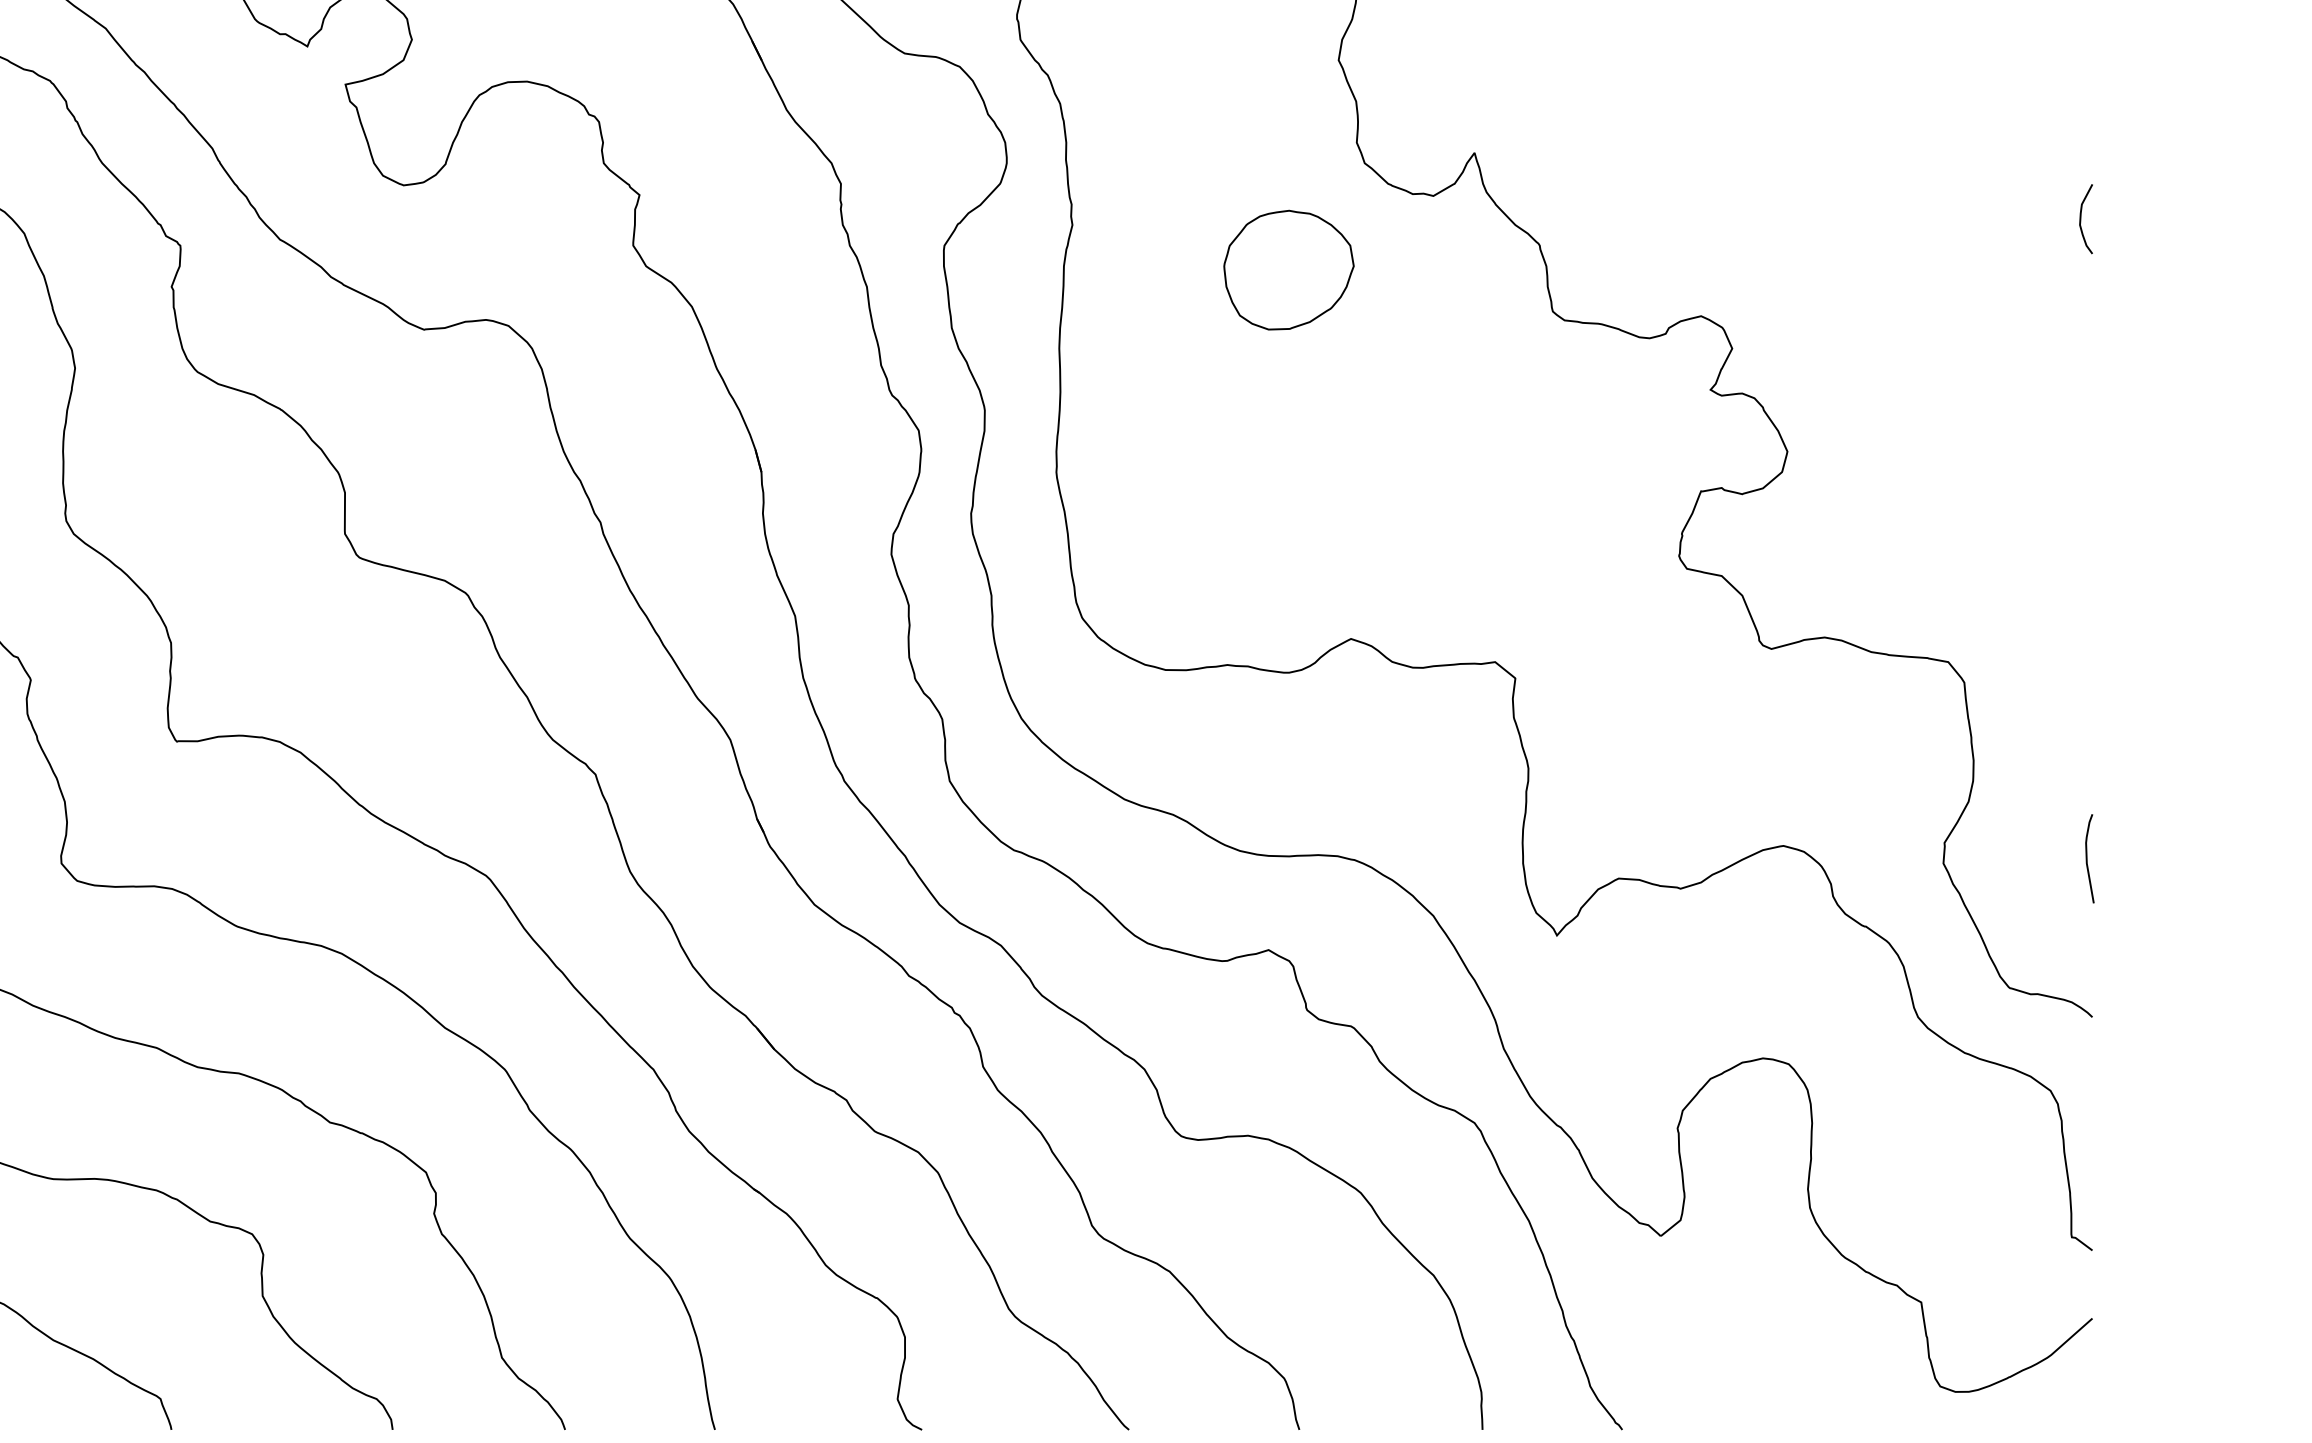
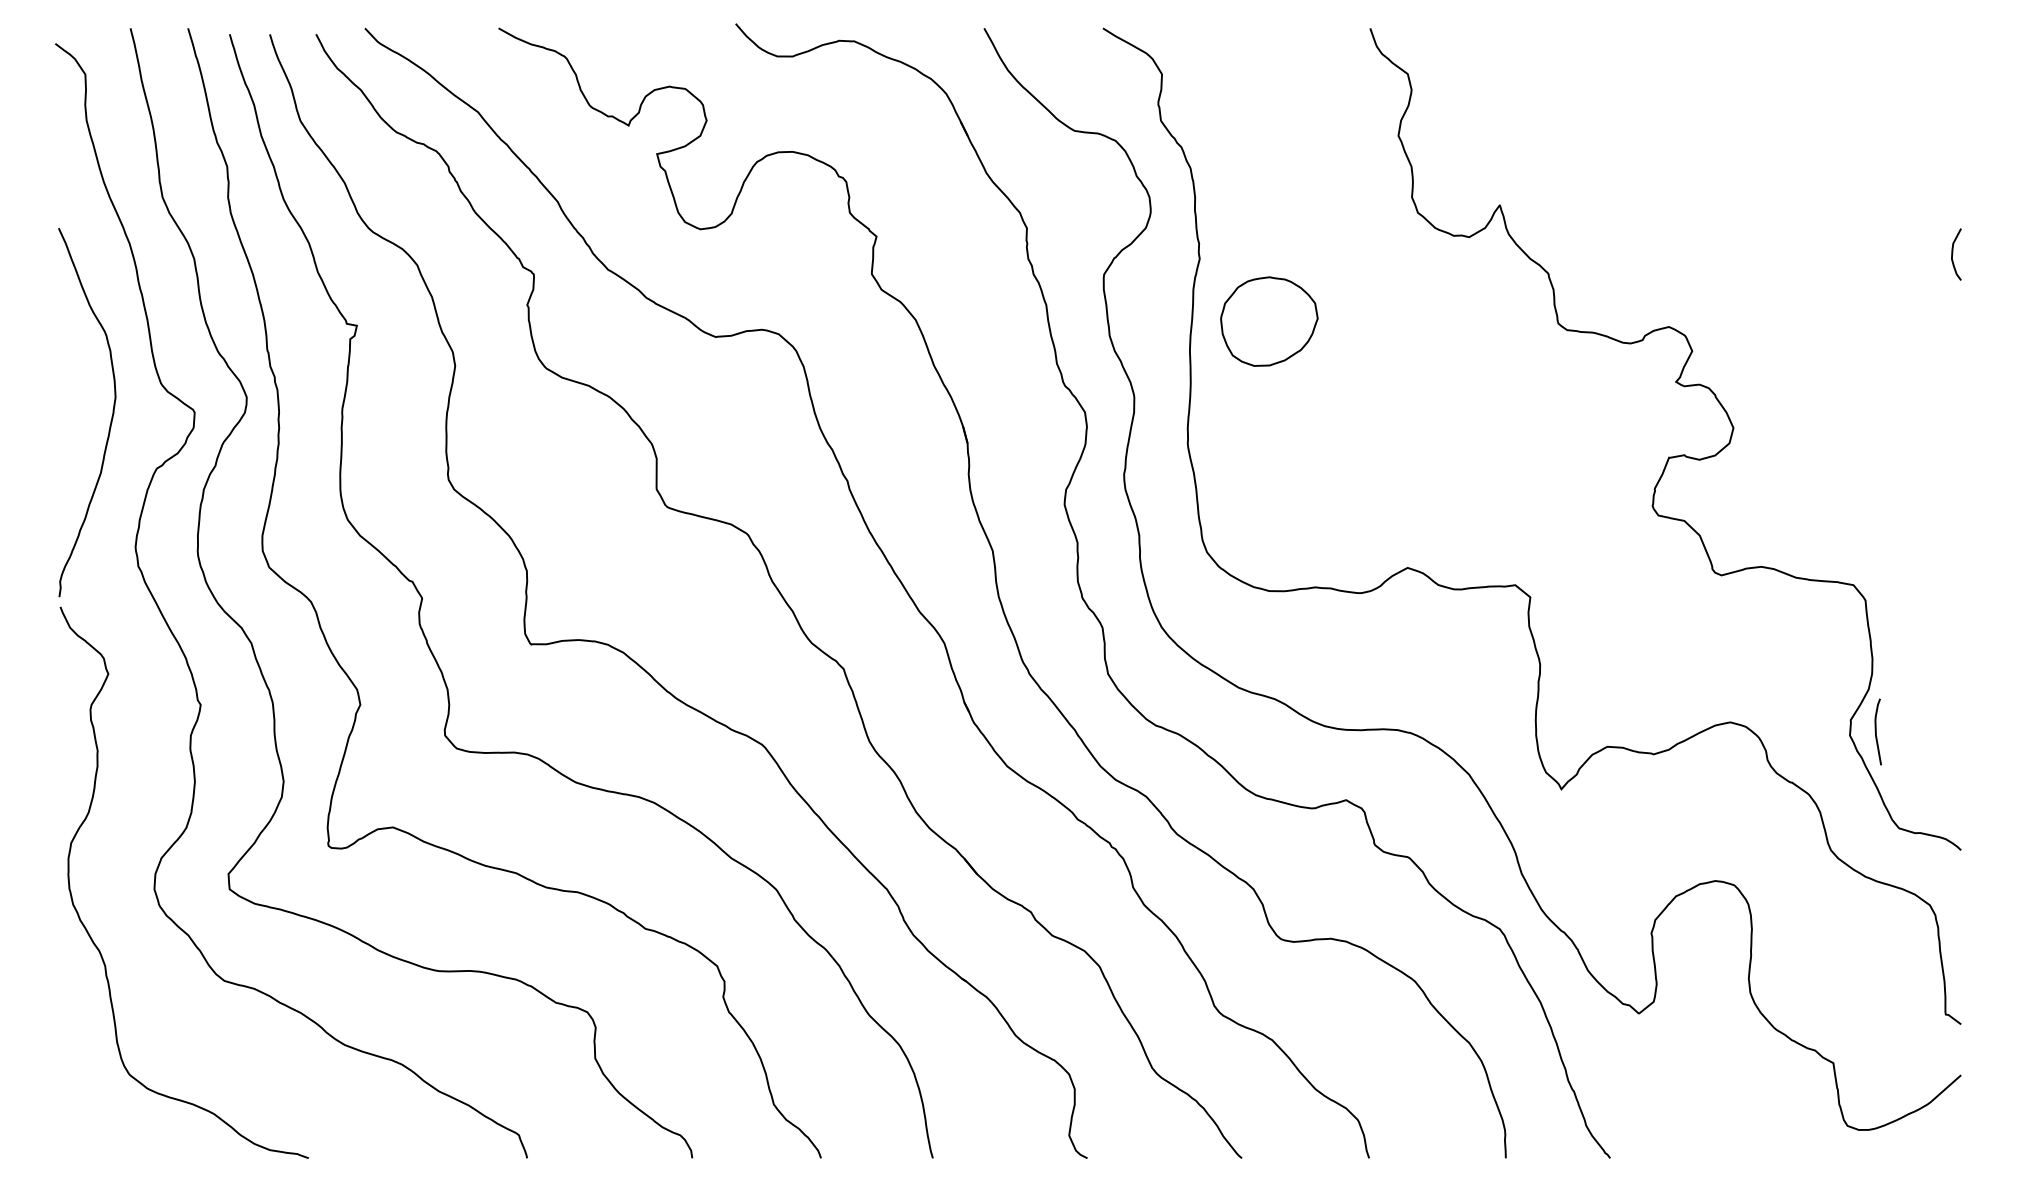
part: (1289, 270) -> (1269, 321), moved
curve: (2087, 858) -> (1876, 731), moved

